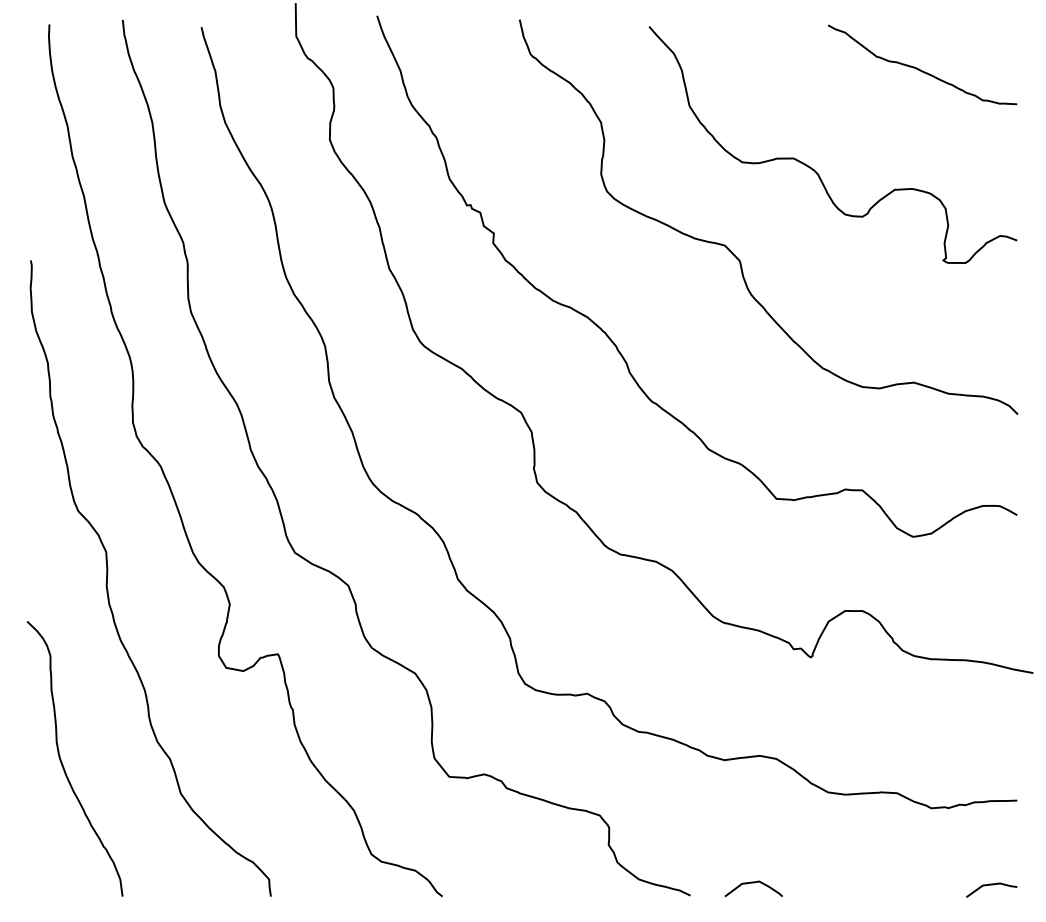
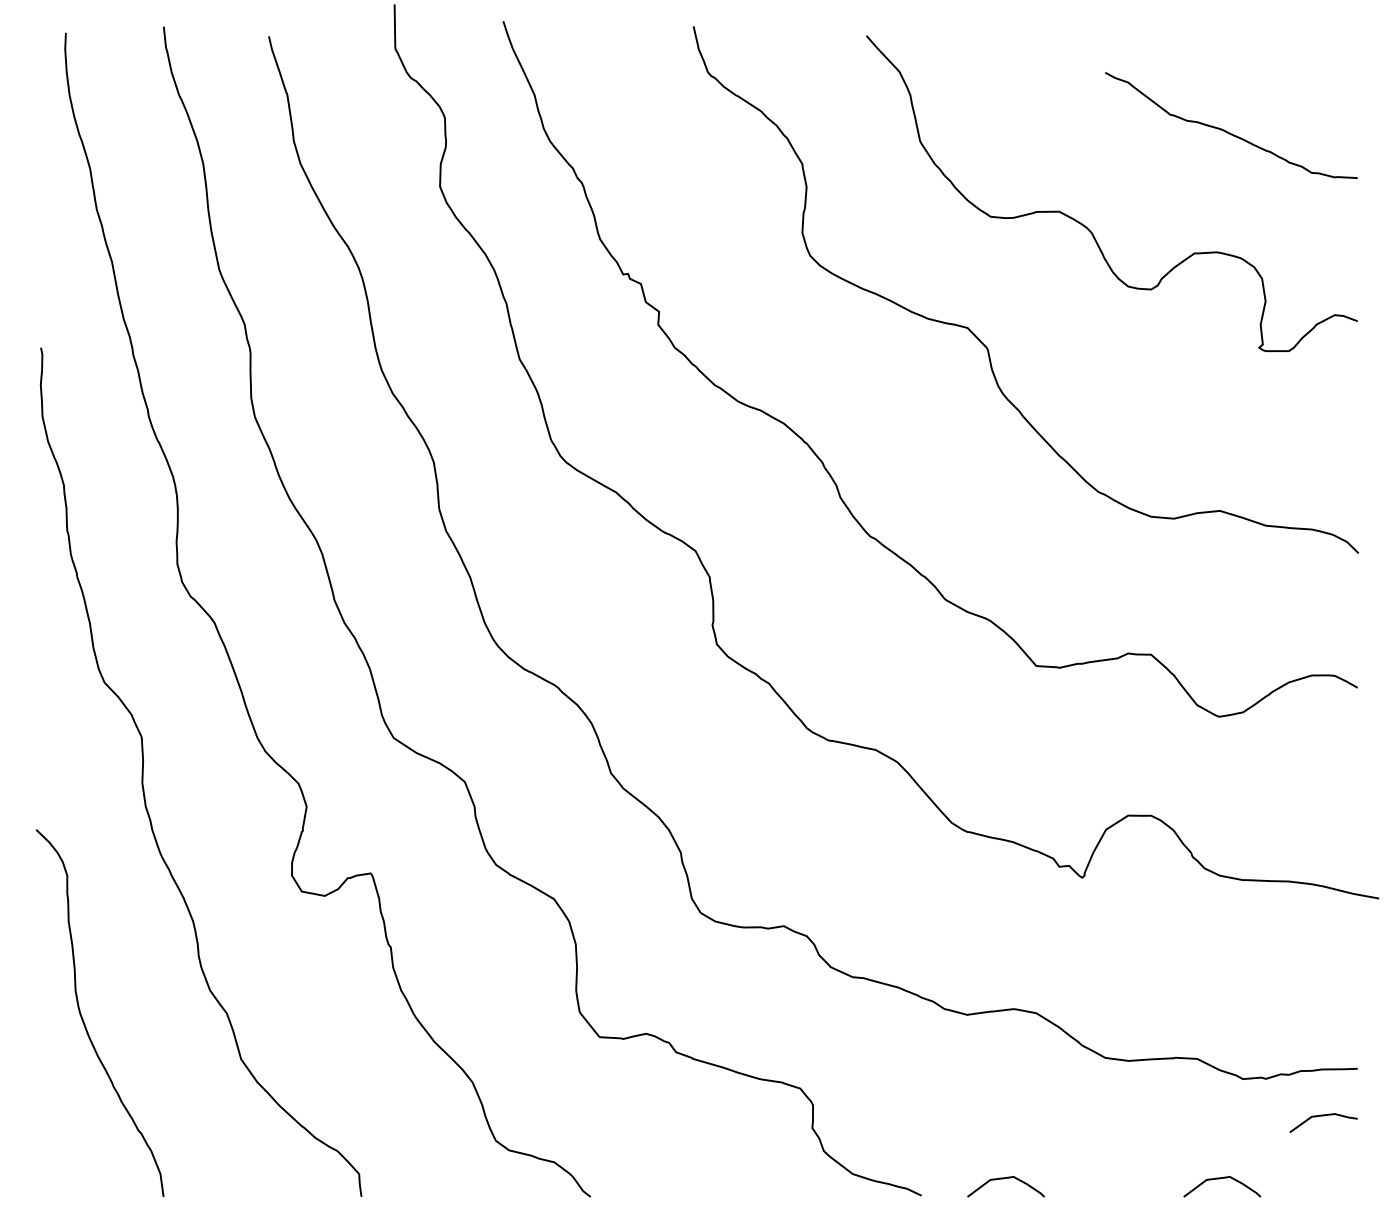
curve: (919, 68) -> (1227, 130), moved
curve: (915, 883) -> (1221, 1179), added
line: (991, 885) -> (1323, 1116), moved

